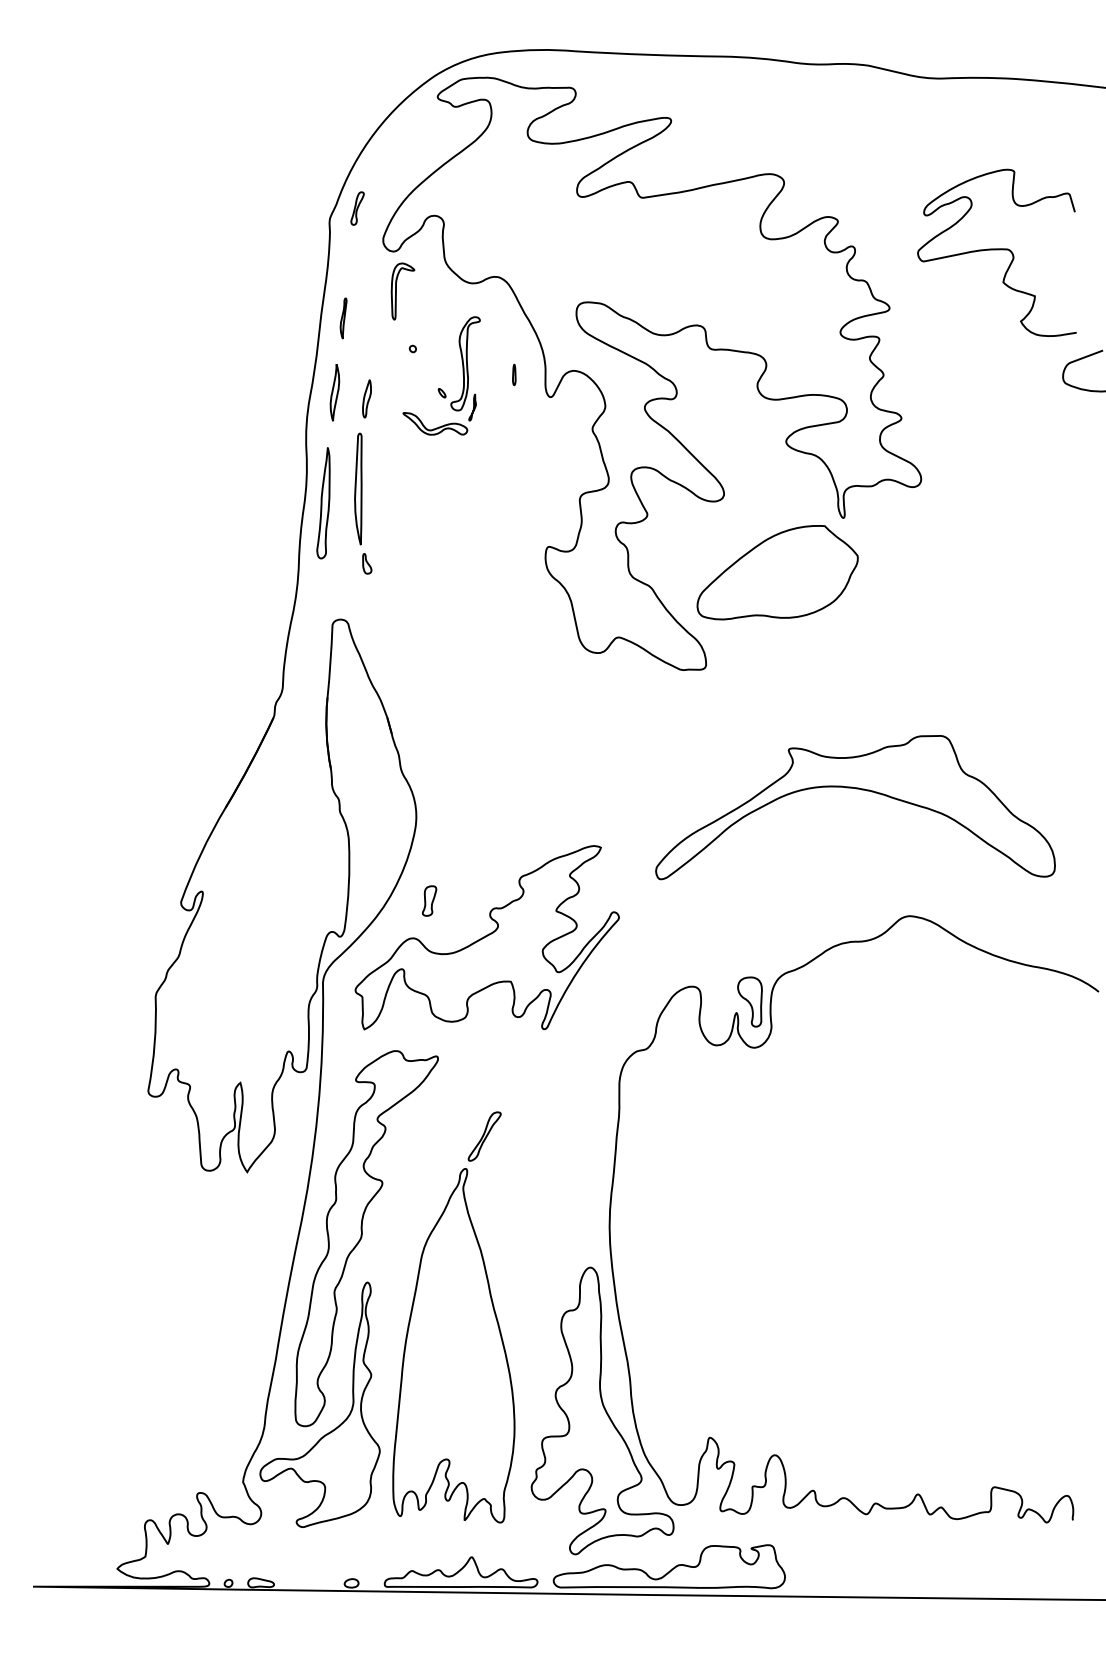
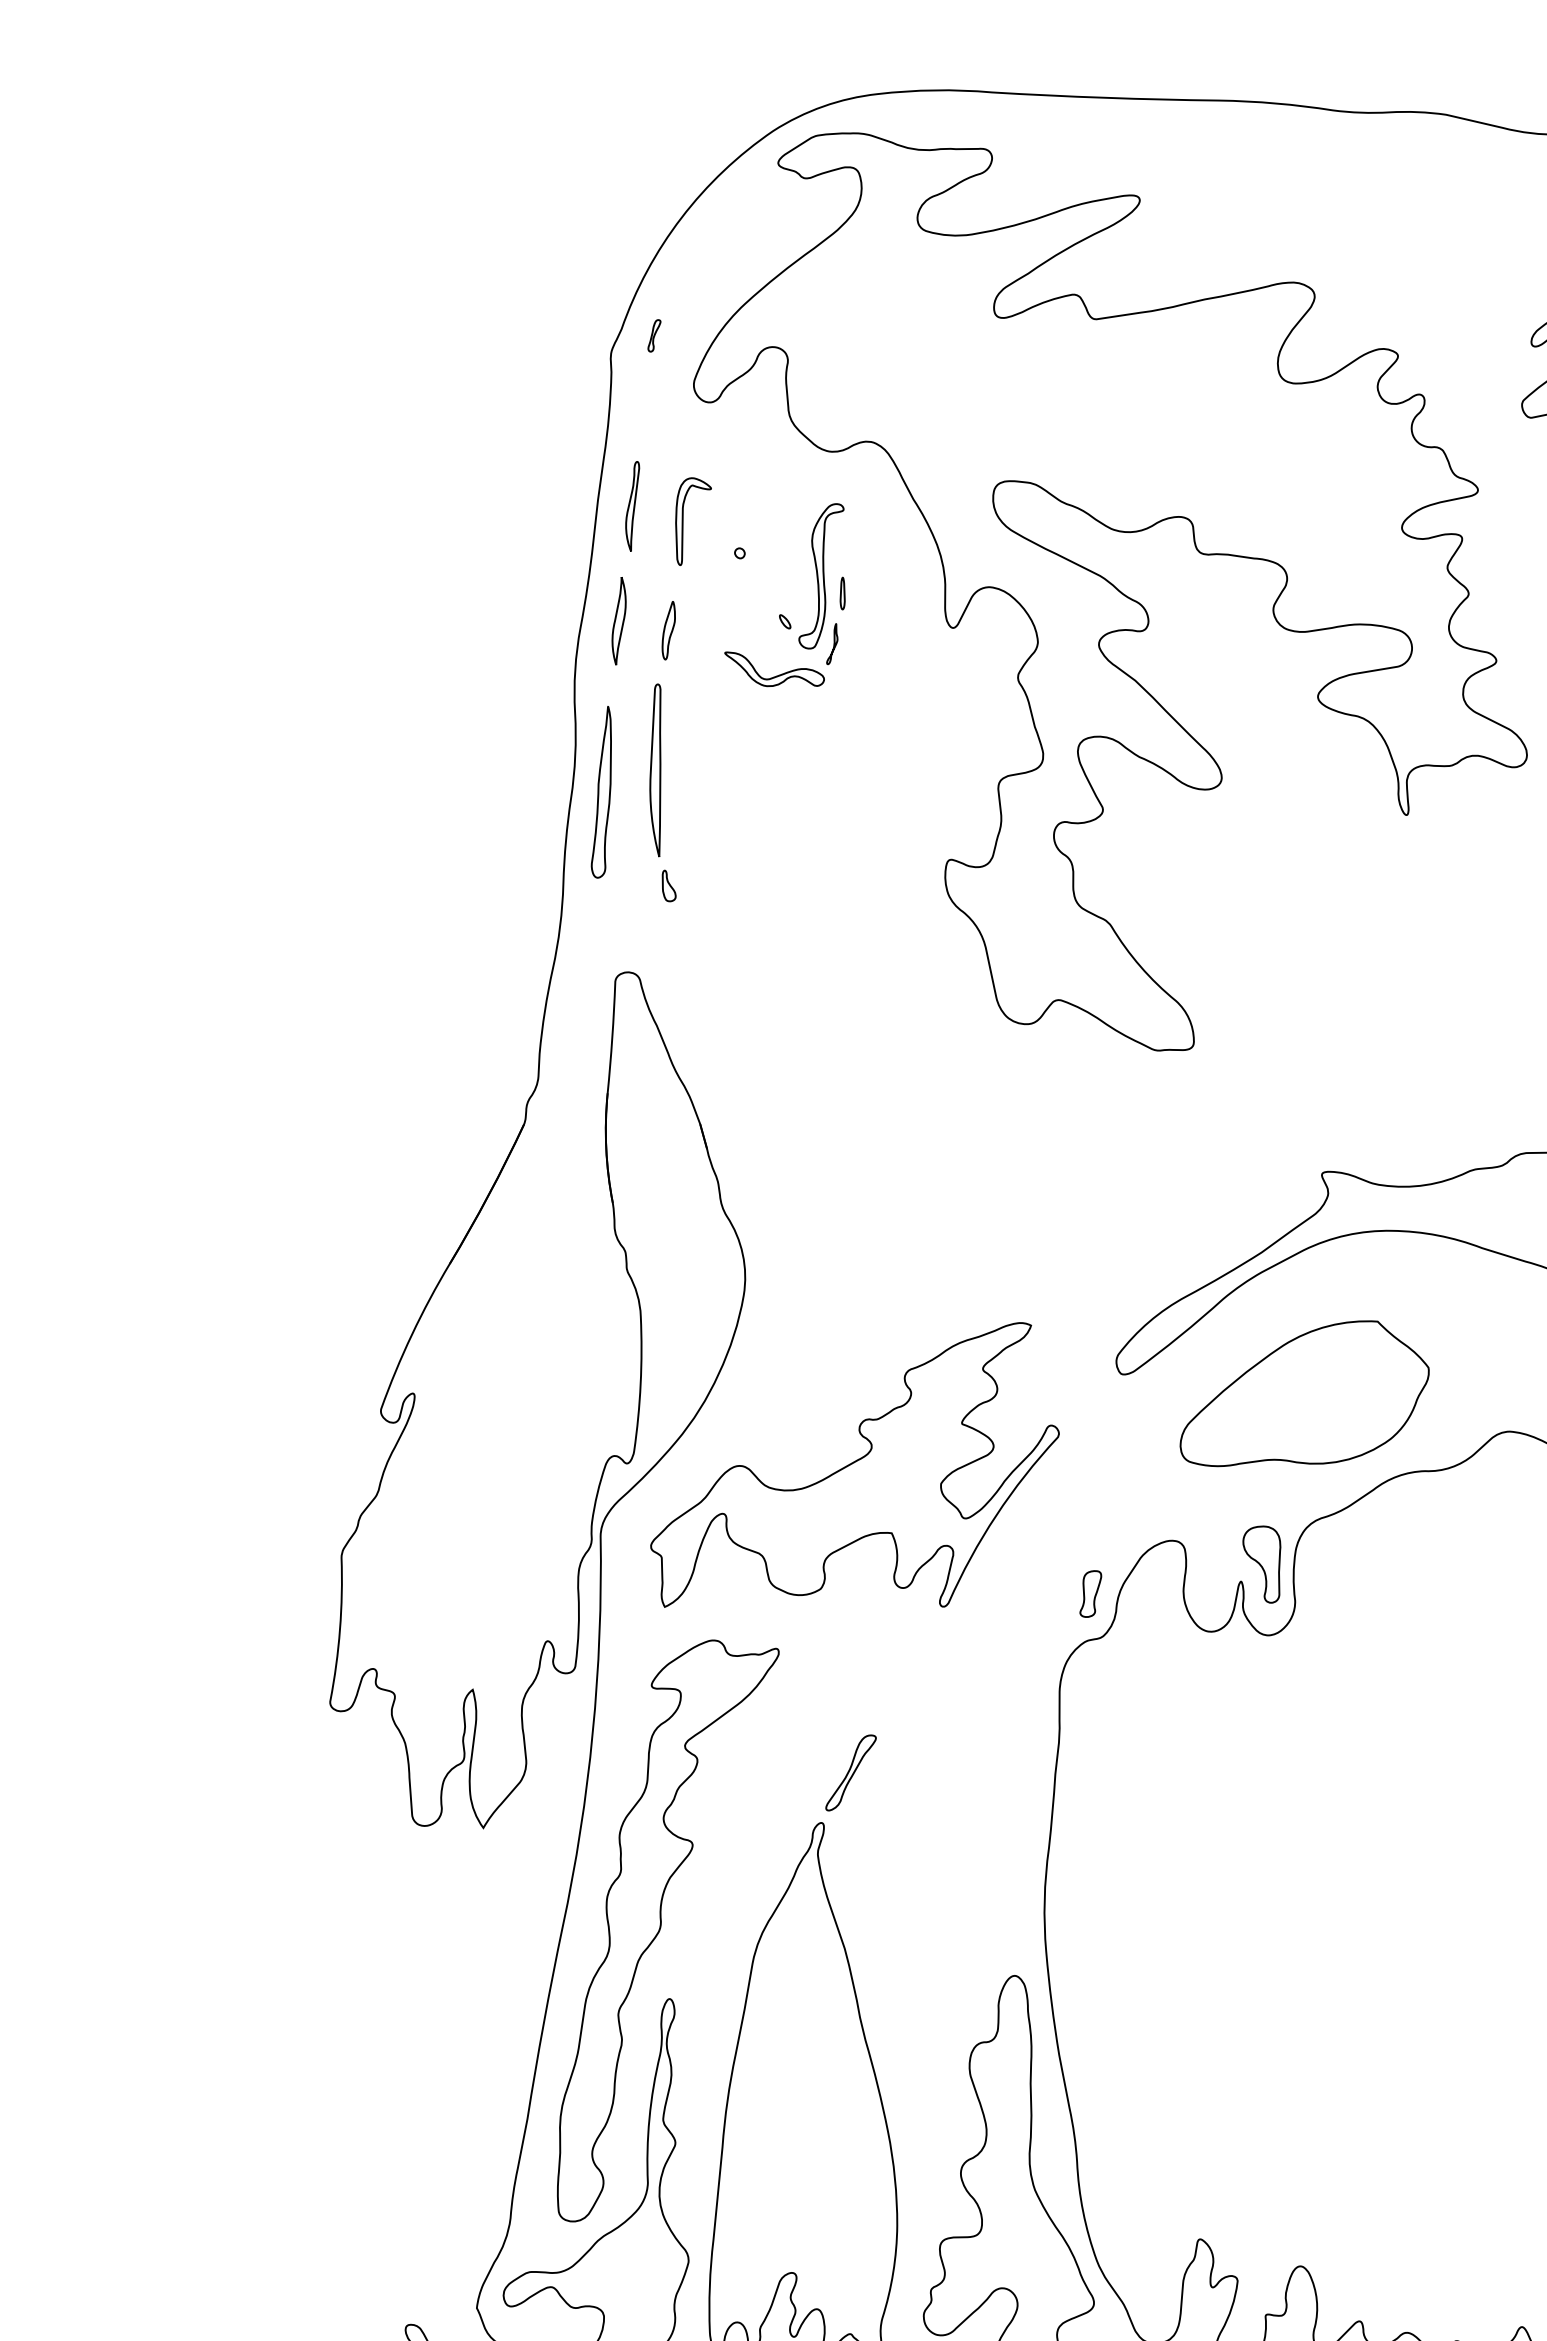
part: (357, 208) -> (654, 335), size x0.62
part: (402, 291) -> (692, 521), moved
part: (343, 318) -> (632, 506), size x1.43
line: (514, 374) -> (842, 592), moved
part: (777, 572) -> (1304, 1393), moved
part: (429, 900) -> (1090, 1593), moved

